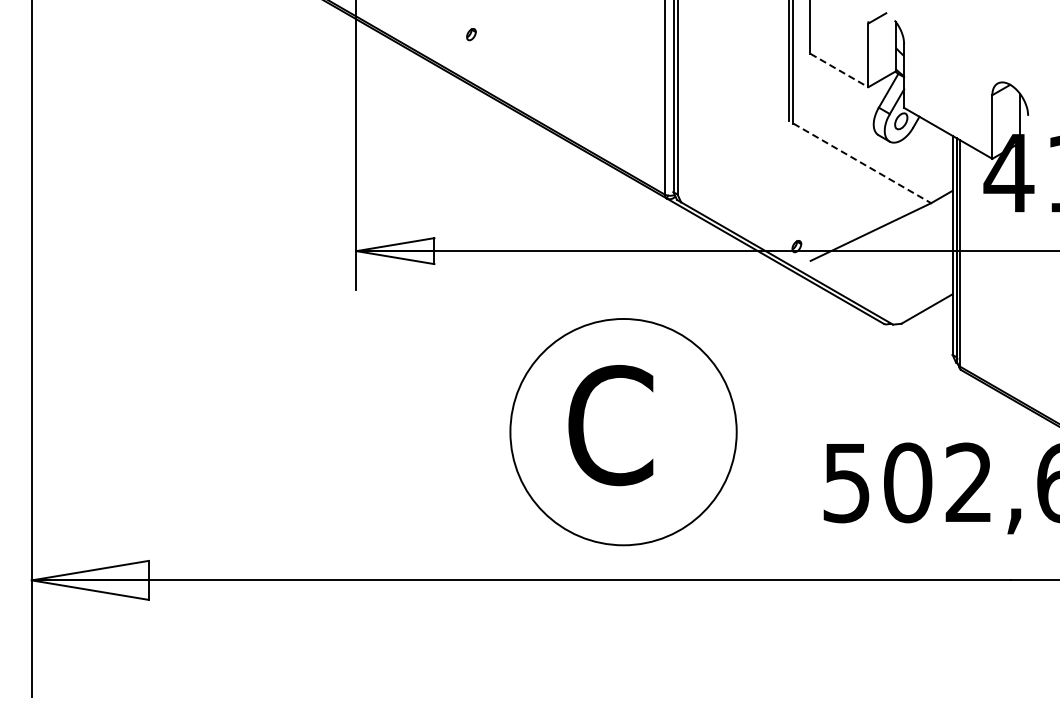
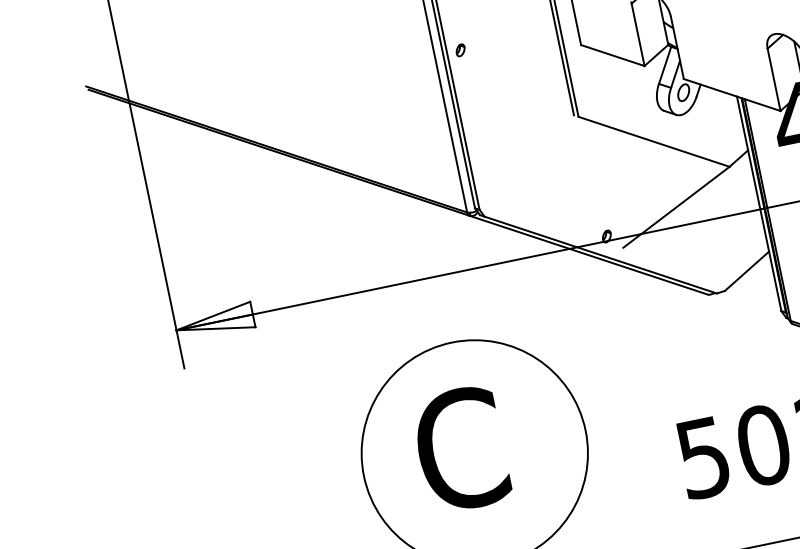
part: (471, 34) -> (460, 50), moved
line: (839, 70) -> (612, 55), dashed -> solid
line: (862, 163) -> (654, 141), dashed -> solid

